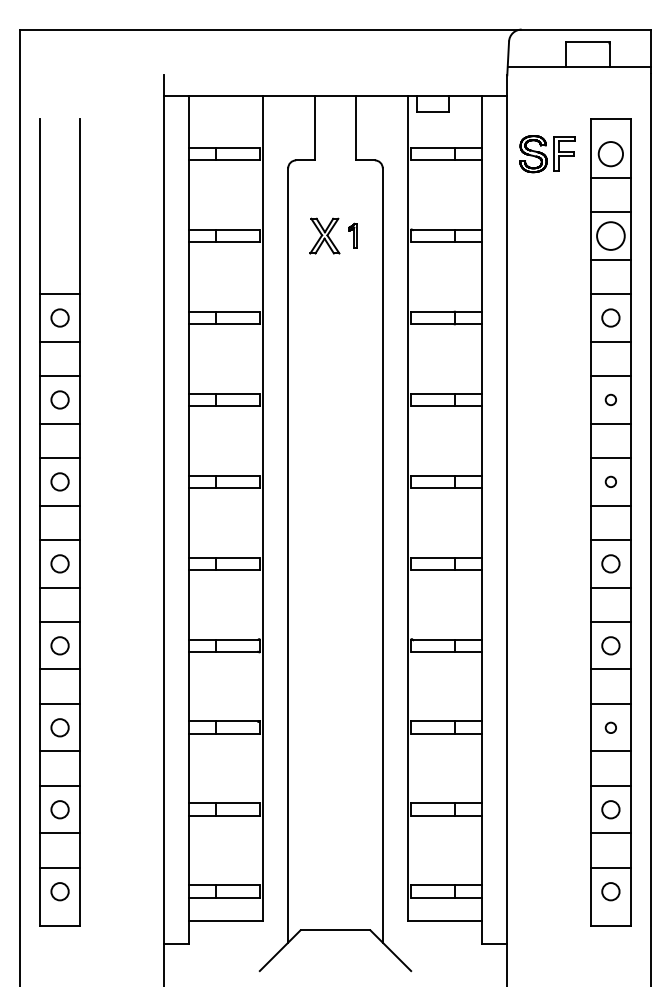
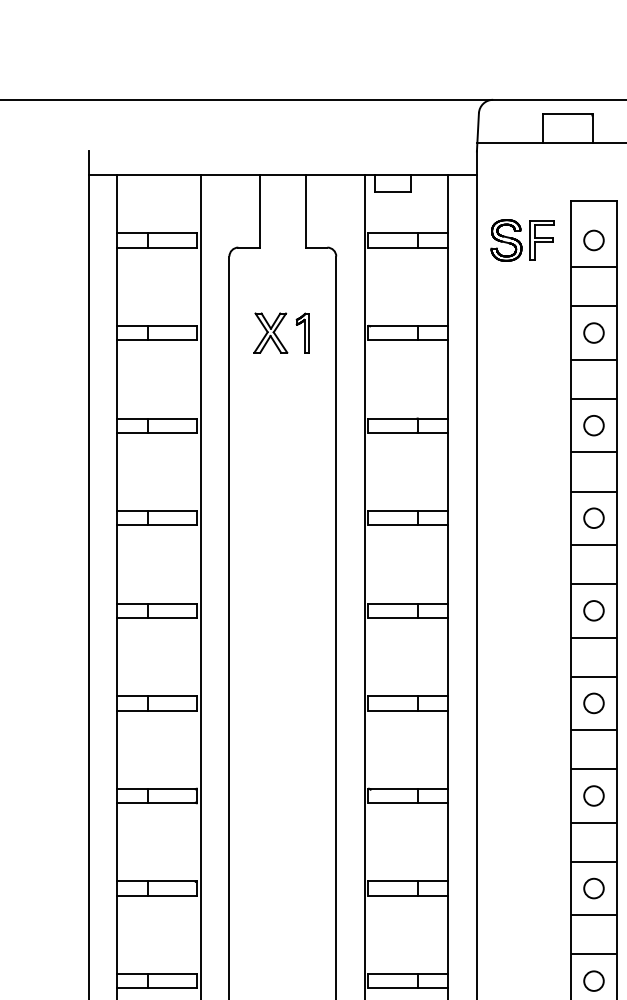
circle: (610, 153) -> (593, 239), size x0.71
part: (352, 235) -> (302, 332), size x1.43
circle: (610, 235) -> (593, 332), size x0.62
circle: (610, 399) -> (593, 517), size x1.67
circle: (610, 481) -> (593, 610), size x1.67
circle: (610, 727) -> (593, 888), size x1.67

